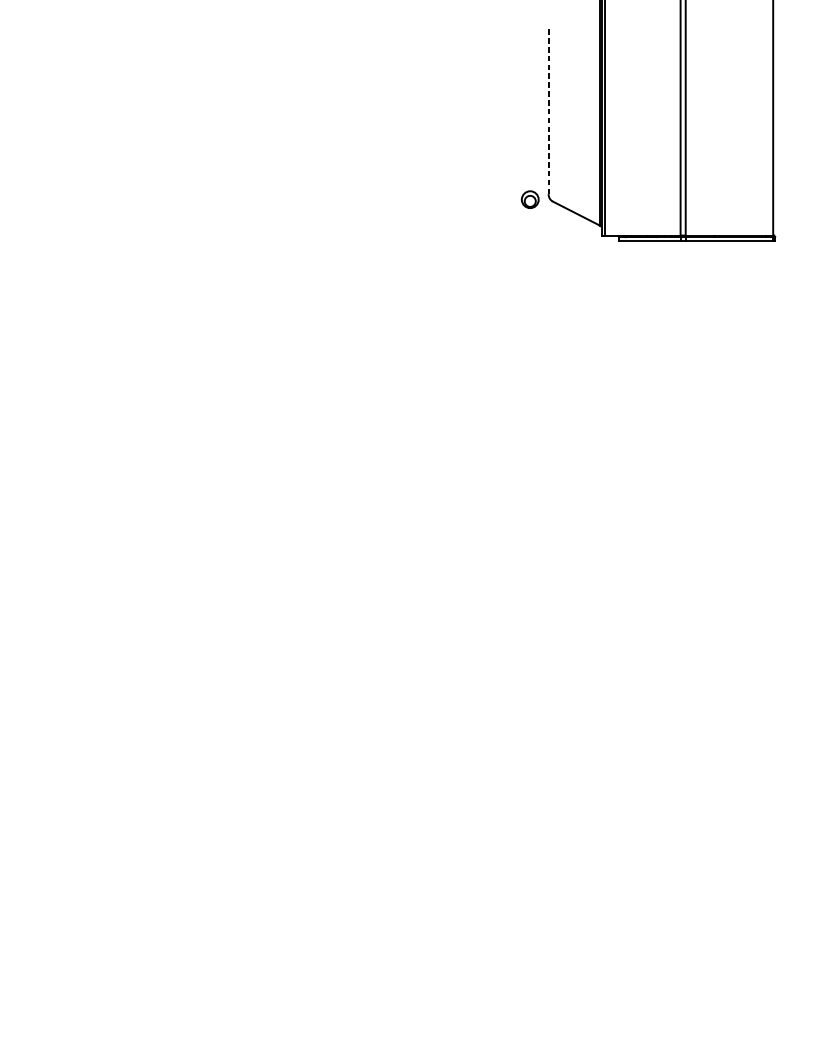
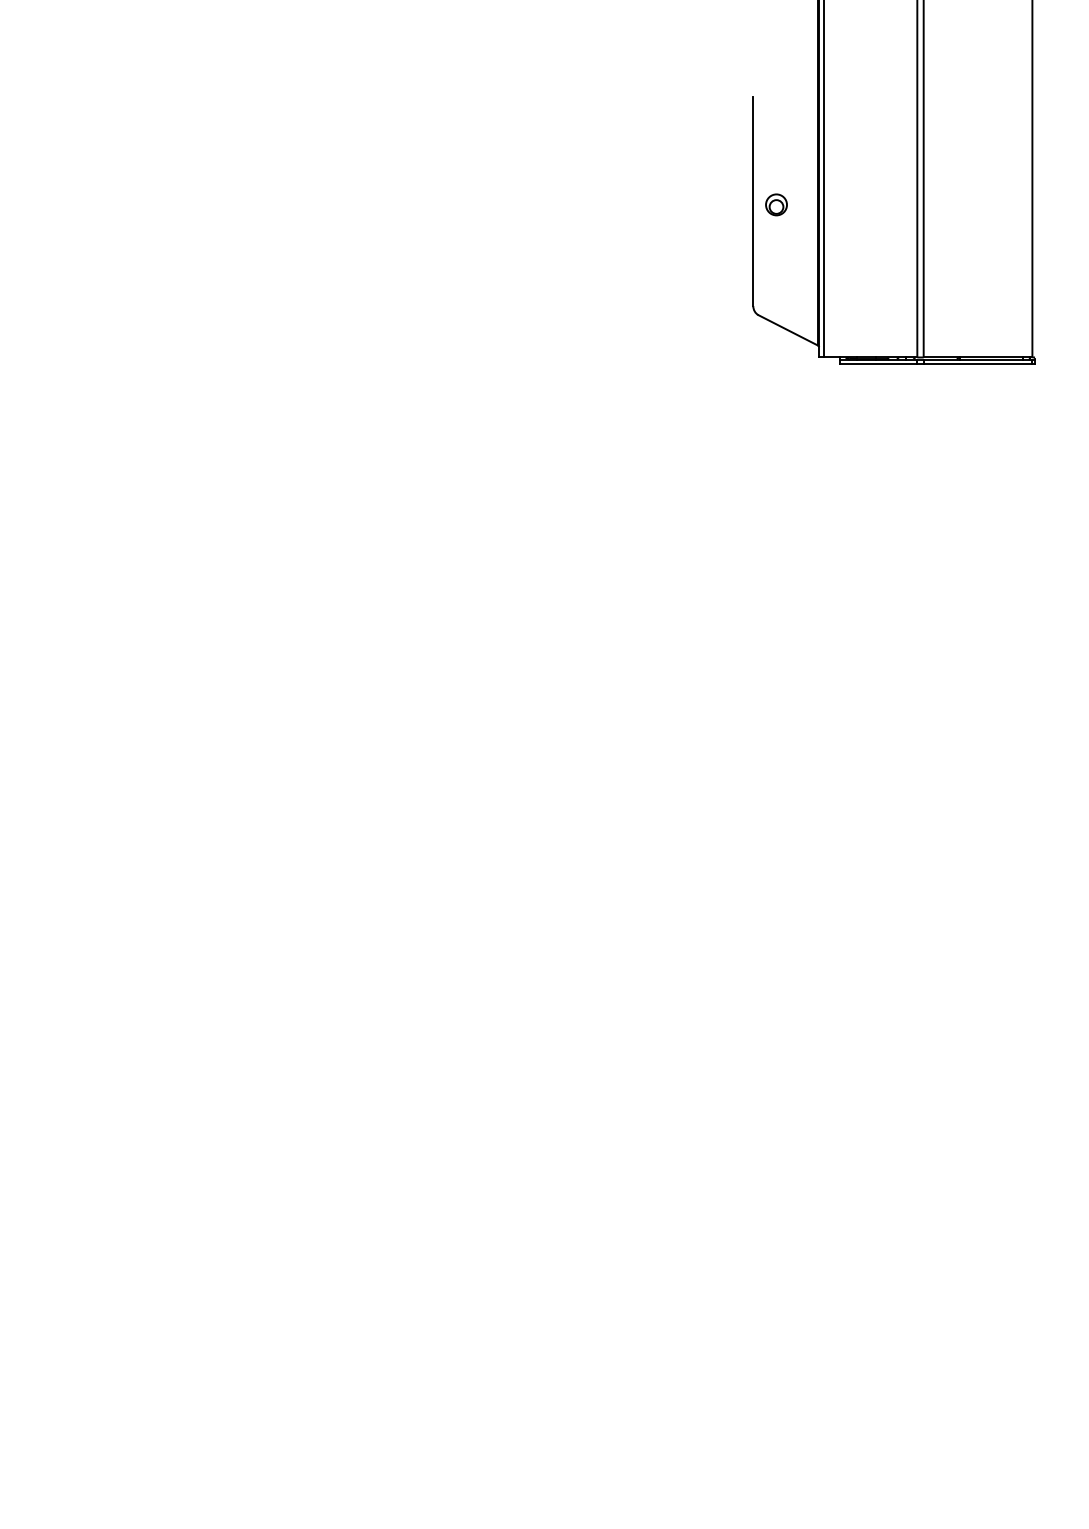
line: (548, 110) -> (753, 201), dashed -> solid
part: (530, 199) -> (776, 204), moved

